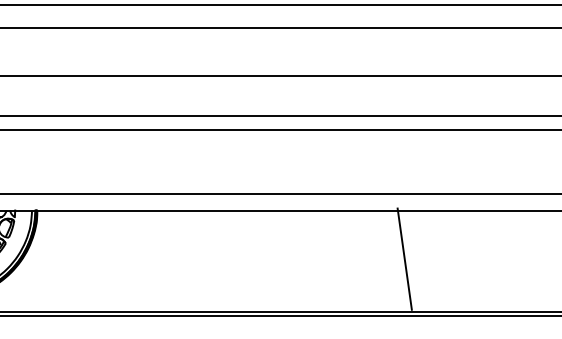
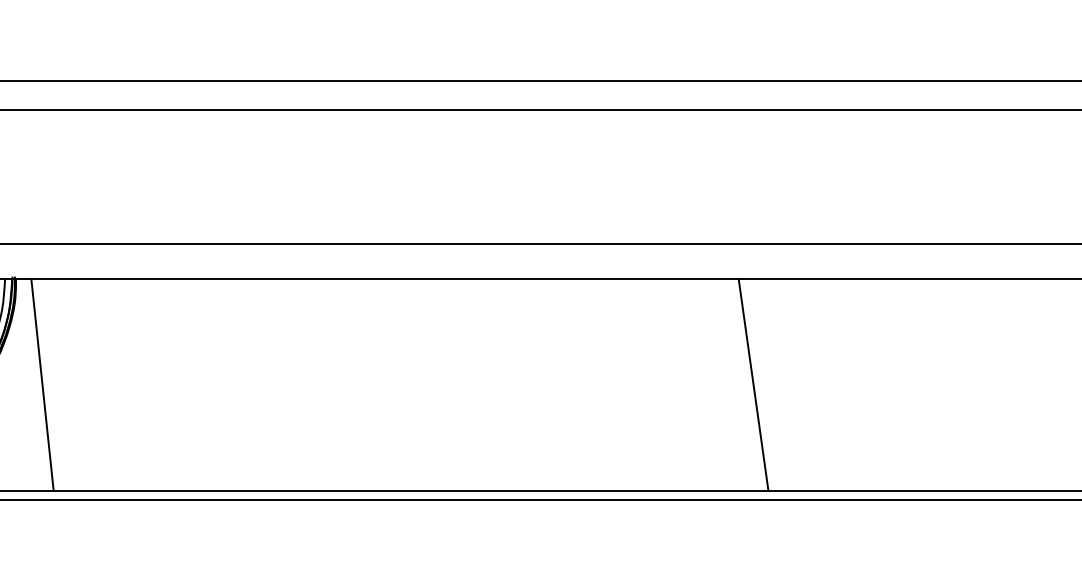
line: (404, 258) -> (753, 383), moved
line: (49, 260) -> (41, 383), added

